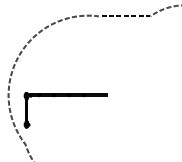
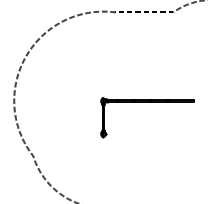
part: (65, 96) -> (147, 102), moved

